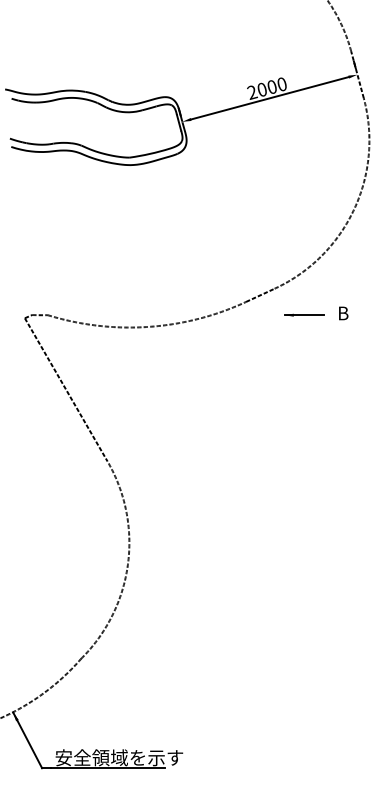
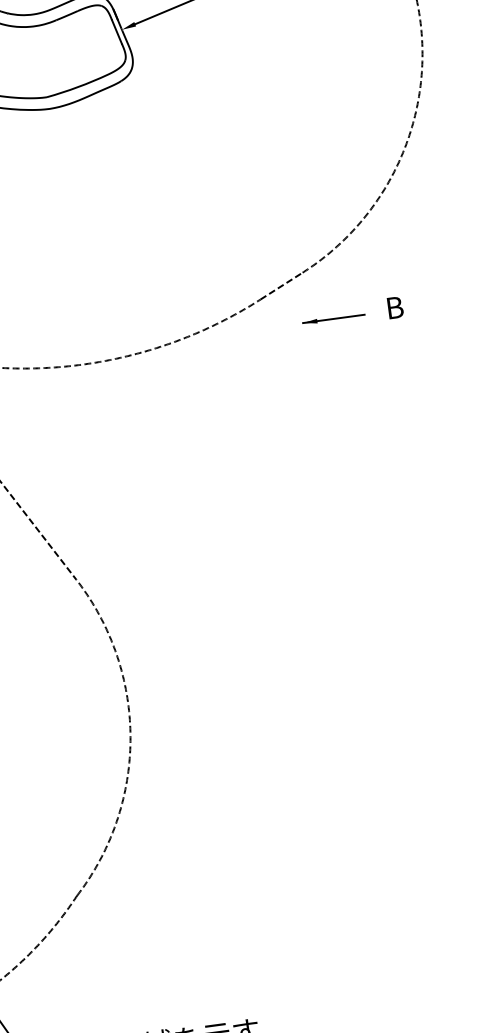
part: (316, 313) -> (352, 313), moved

